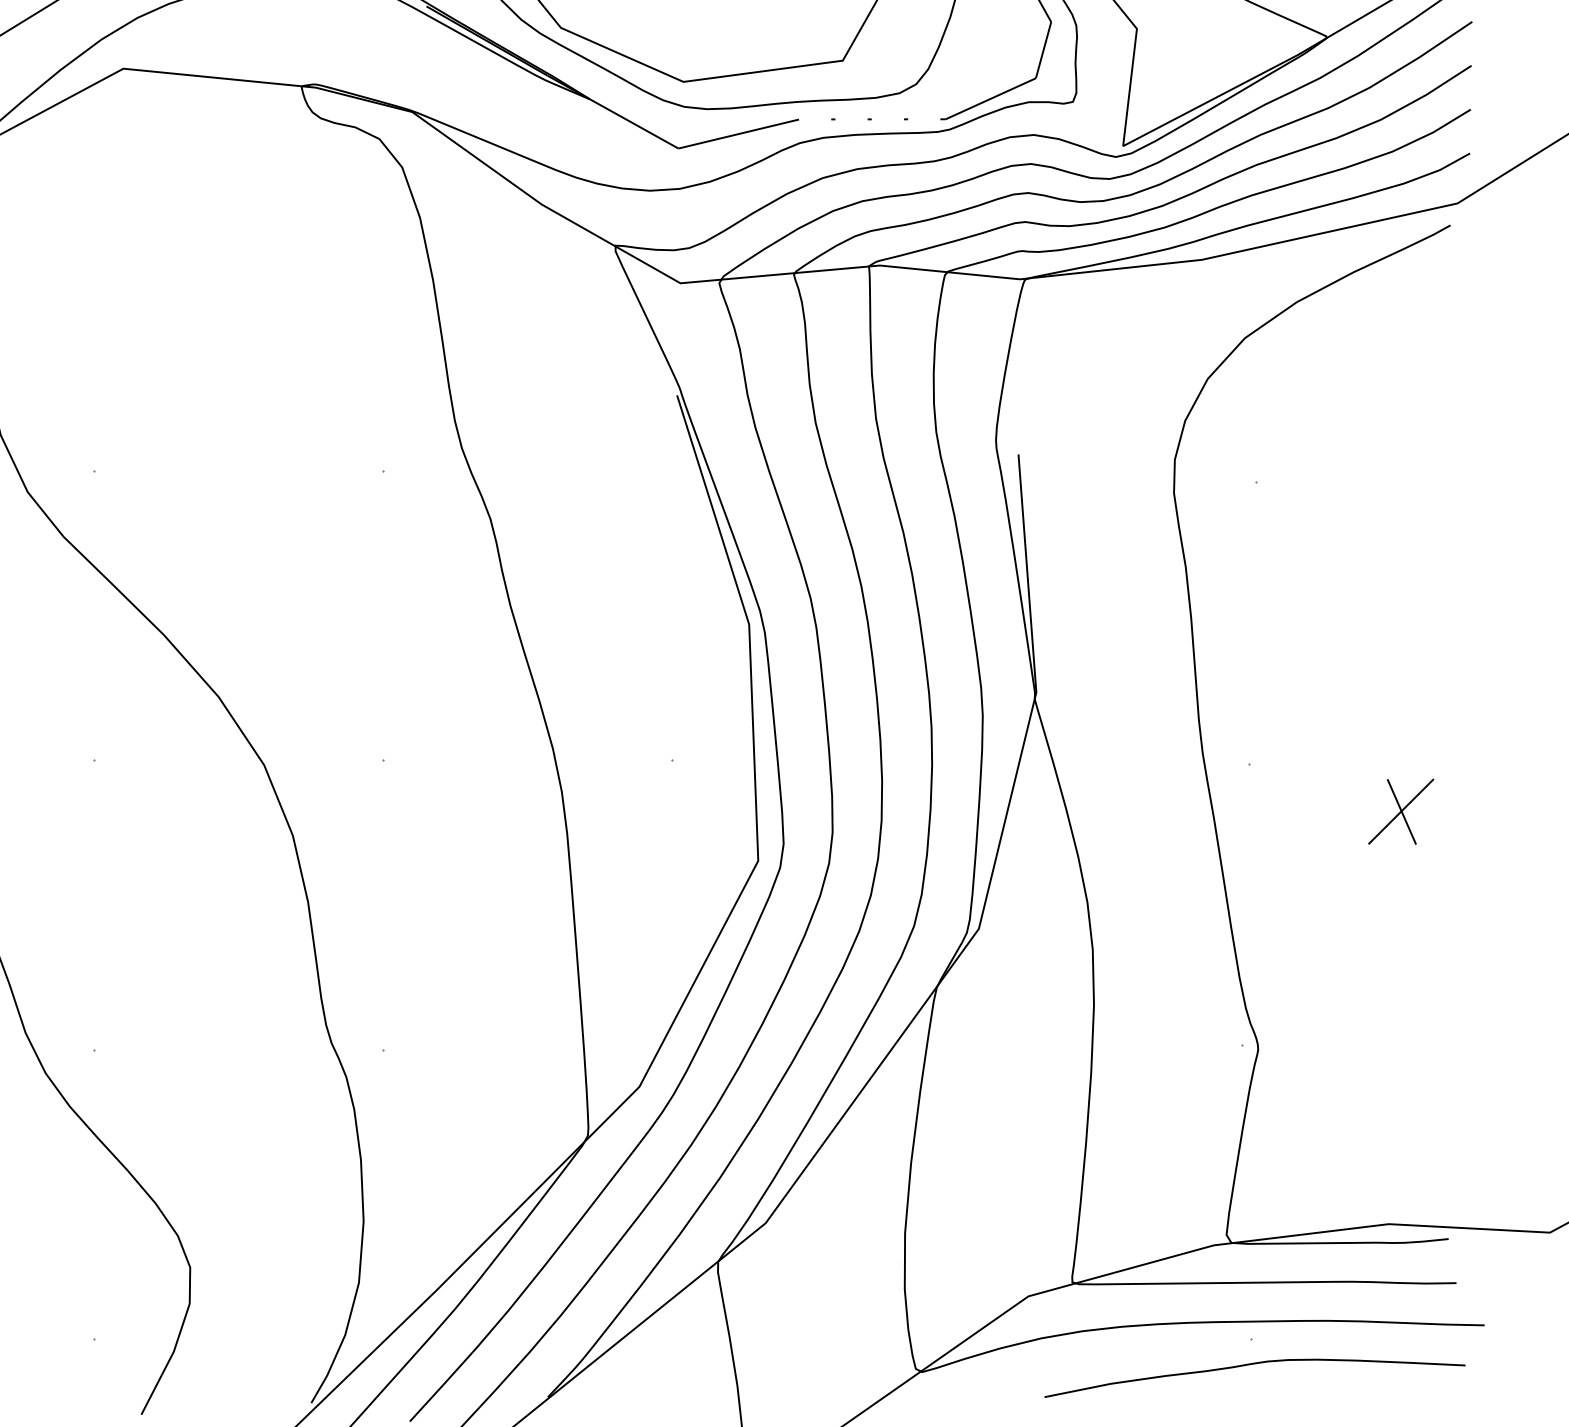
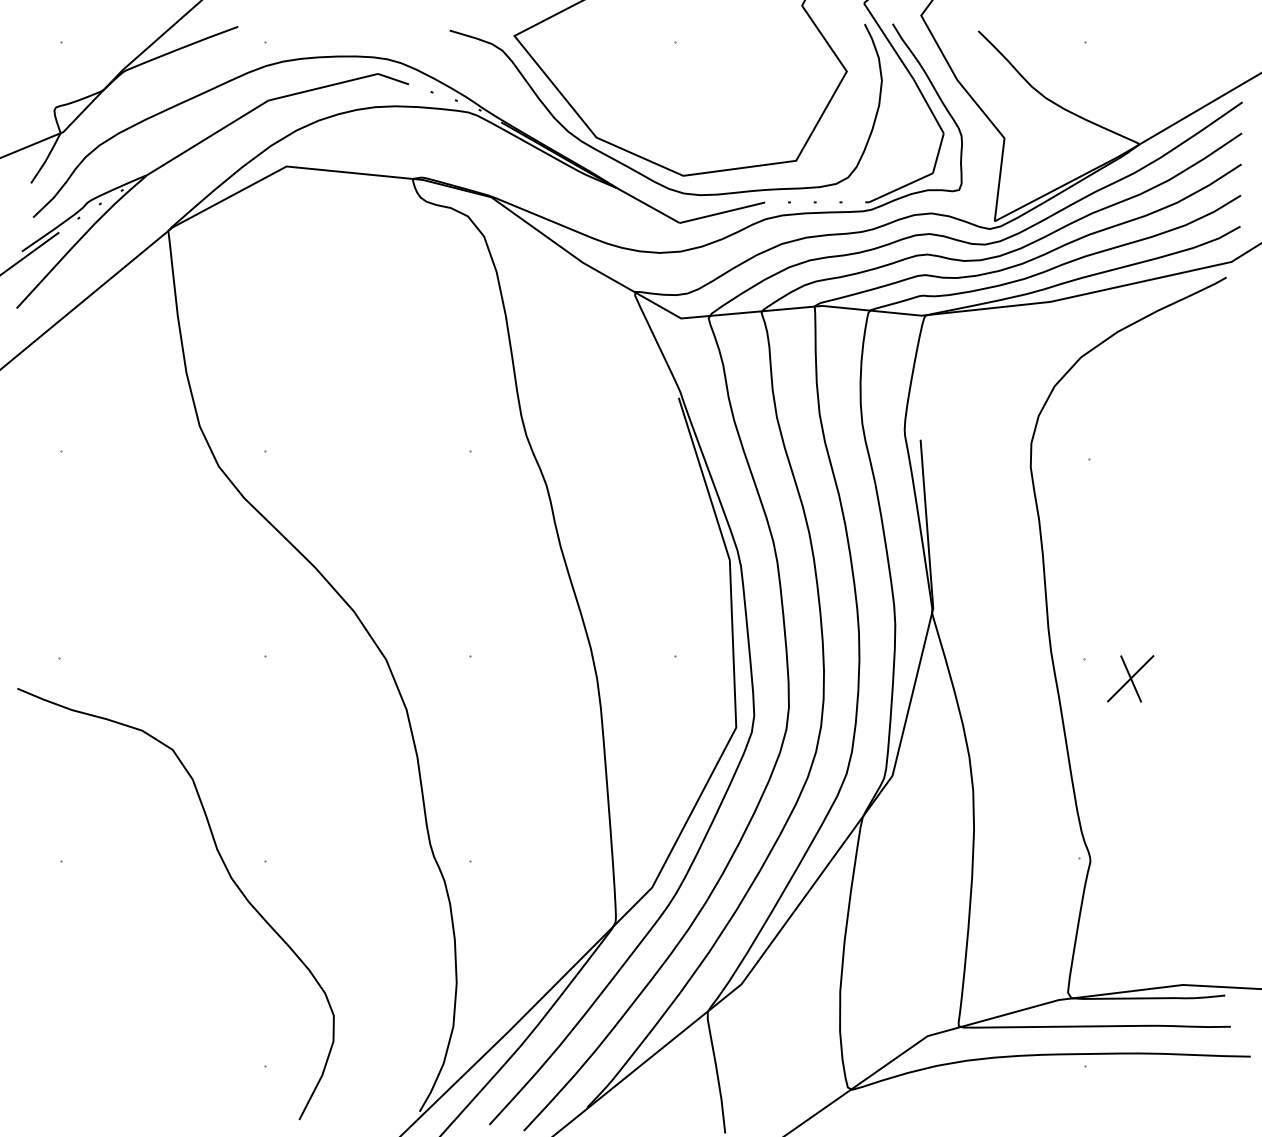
part: (1400, 811) -> (1130, 678), moved
curve: (1249, 1366) -> (1084, 1085), removed

